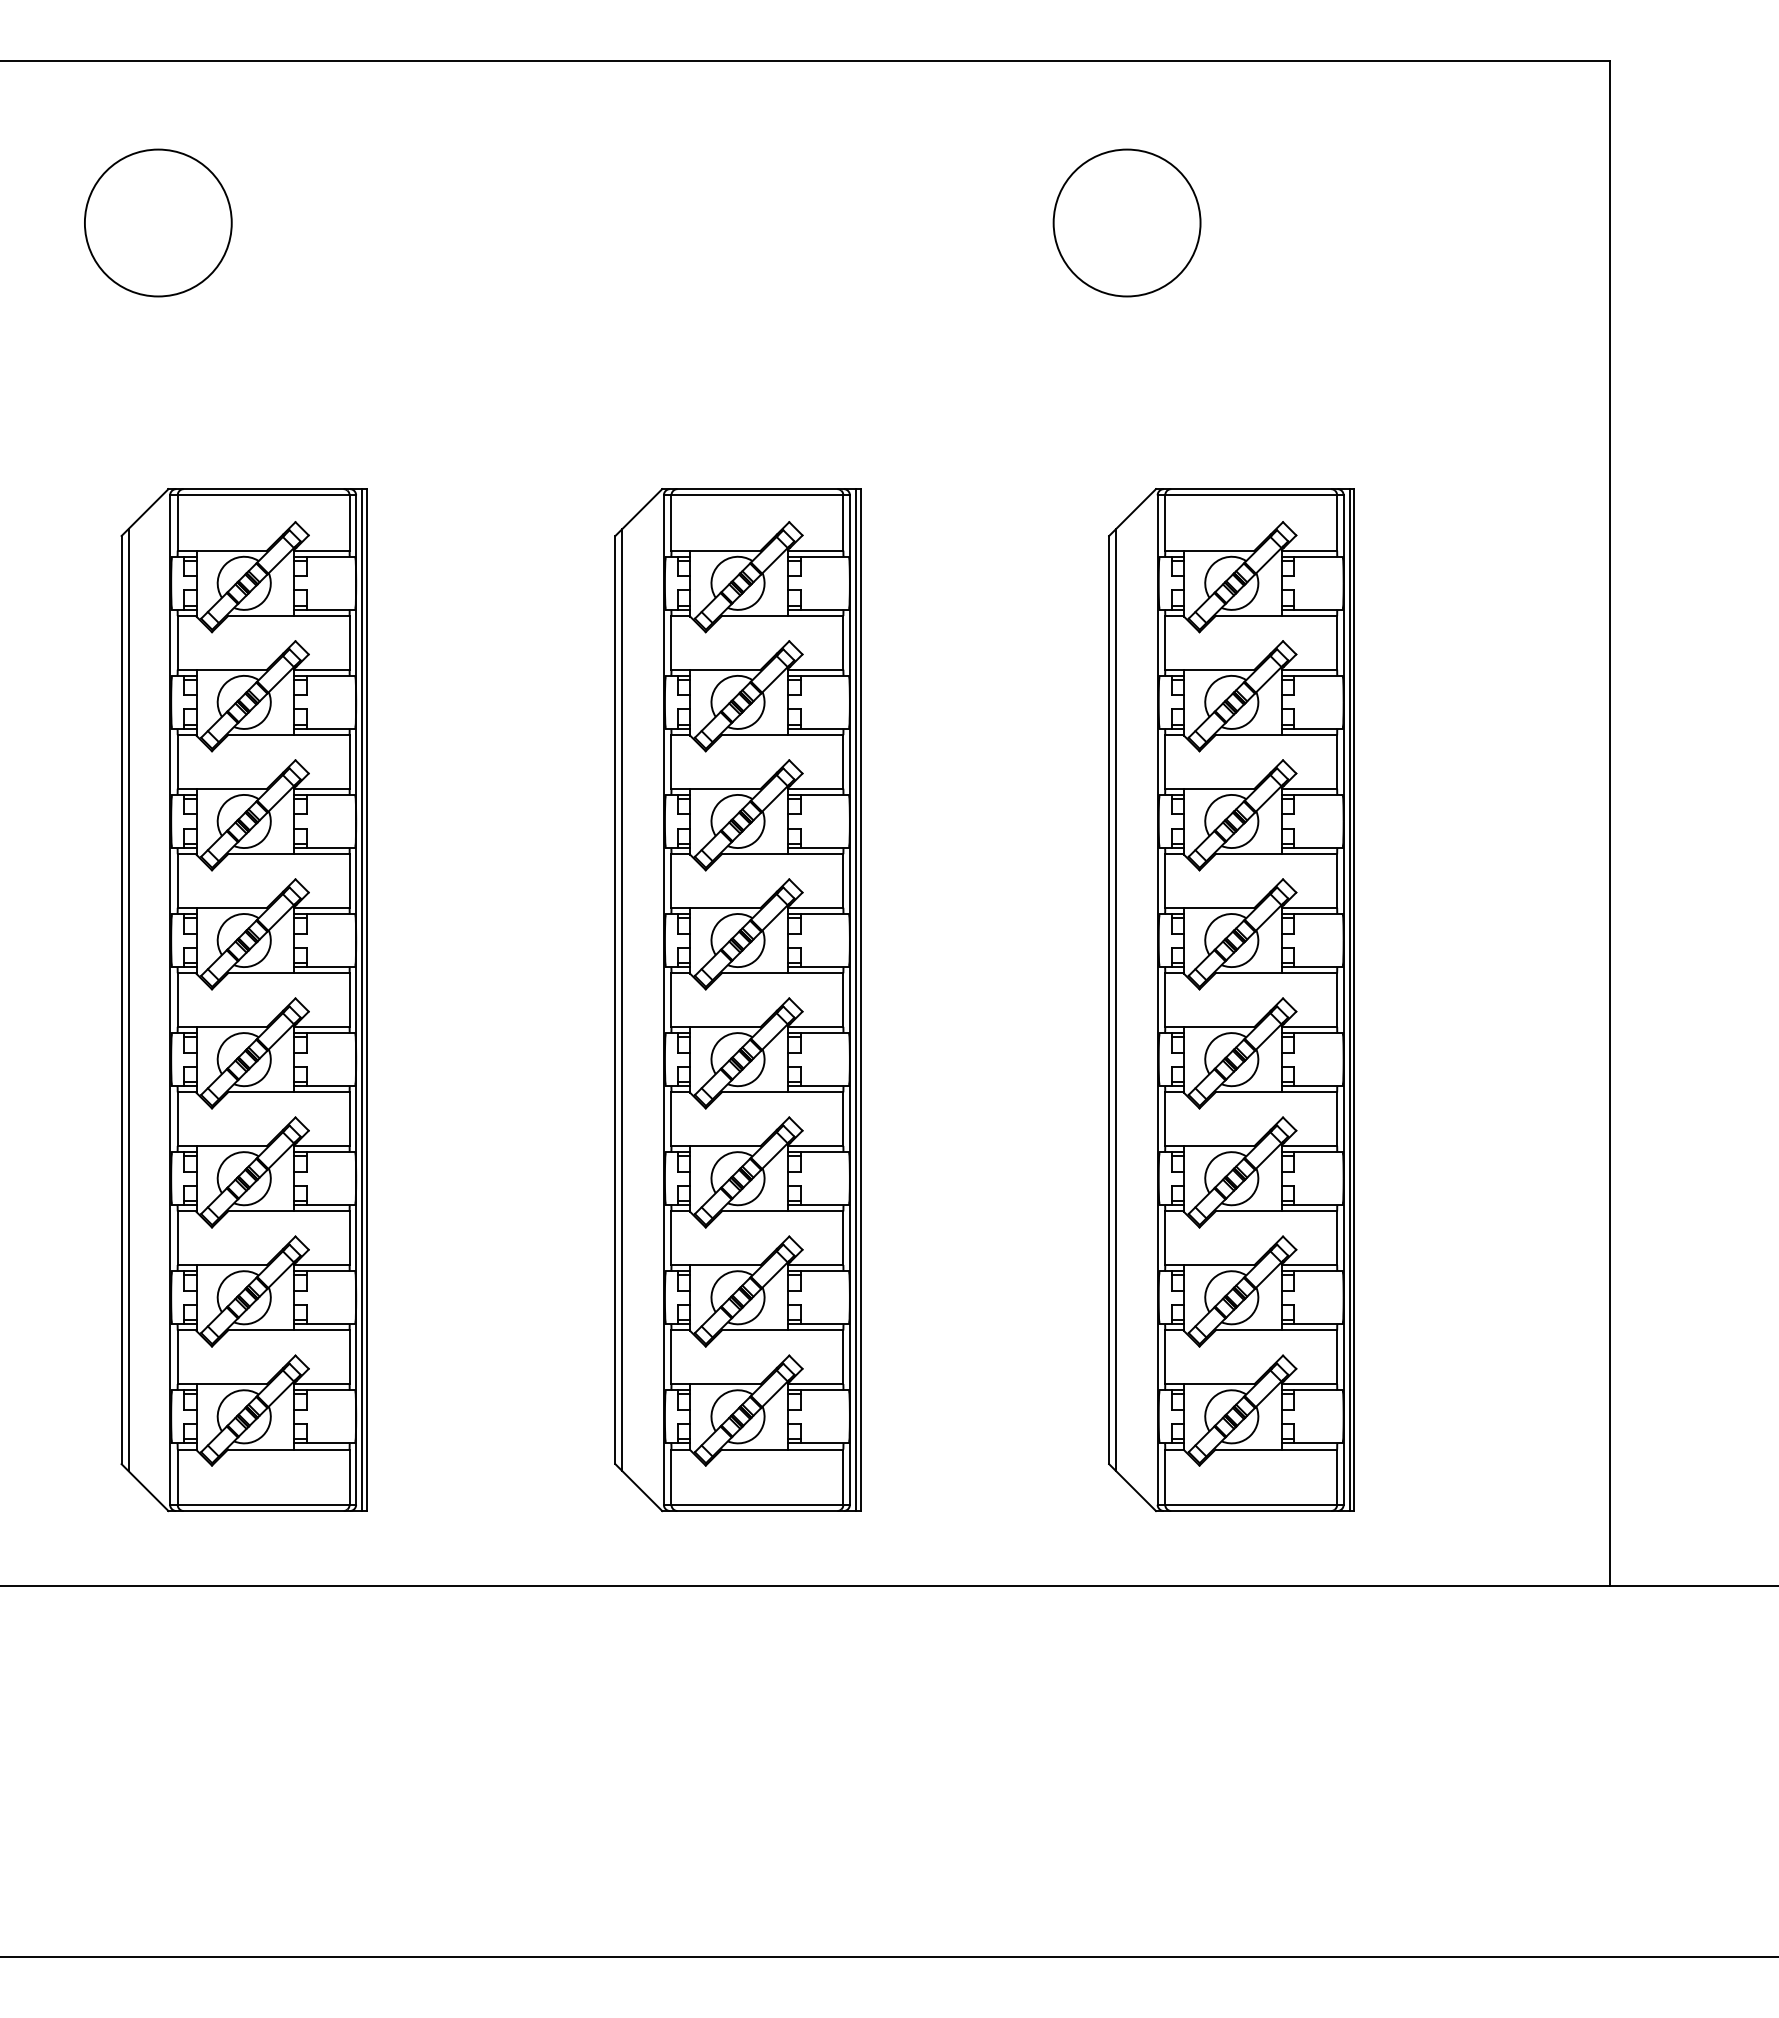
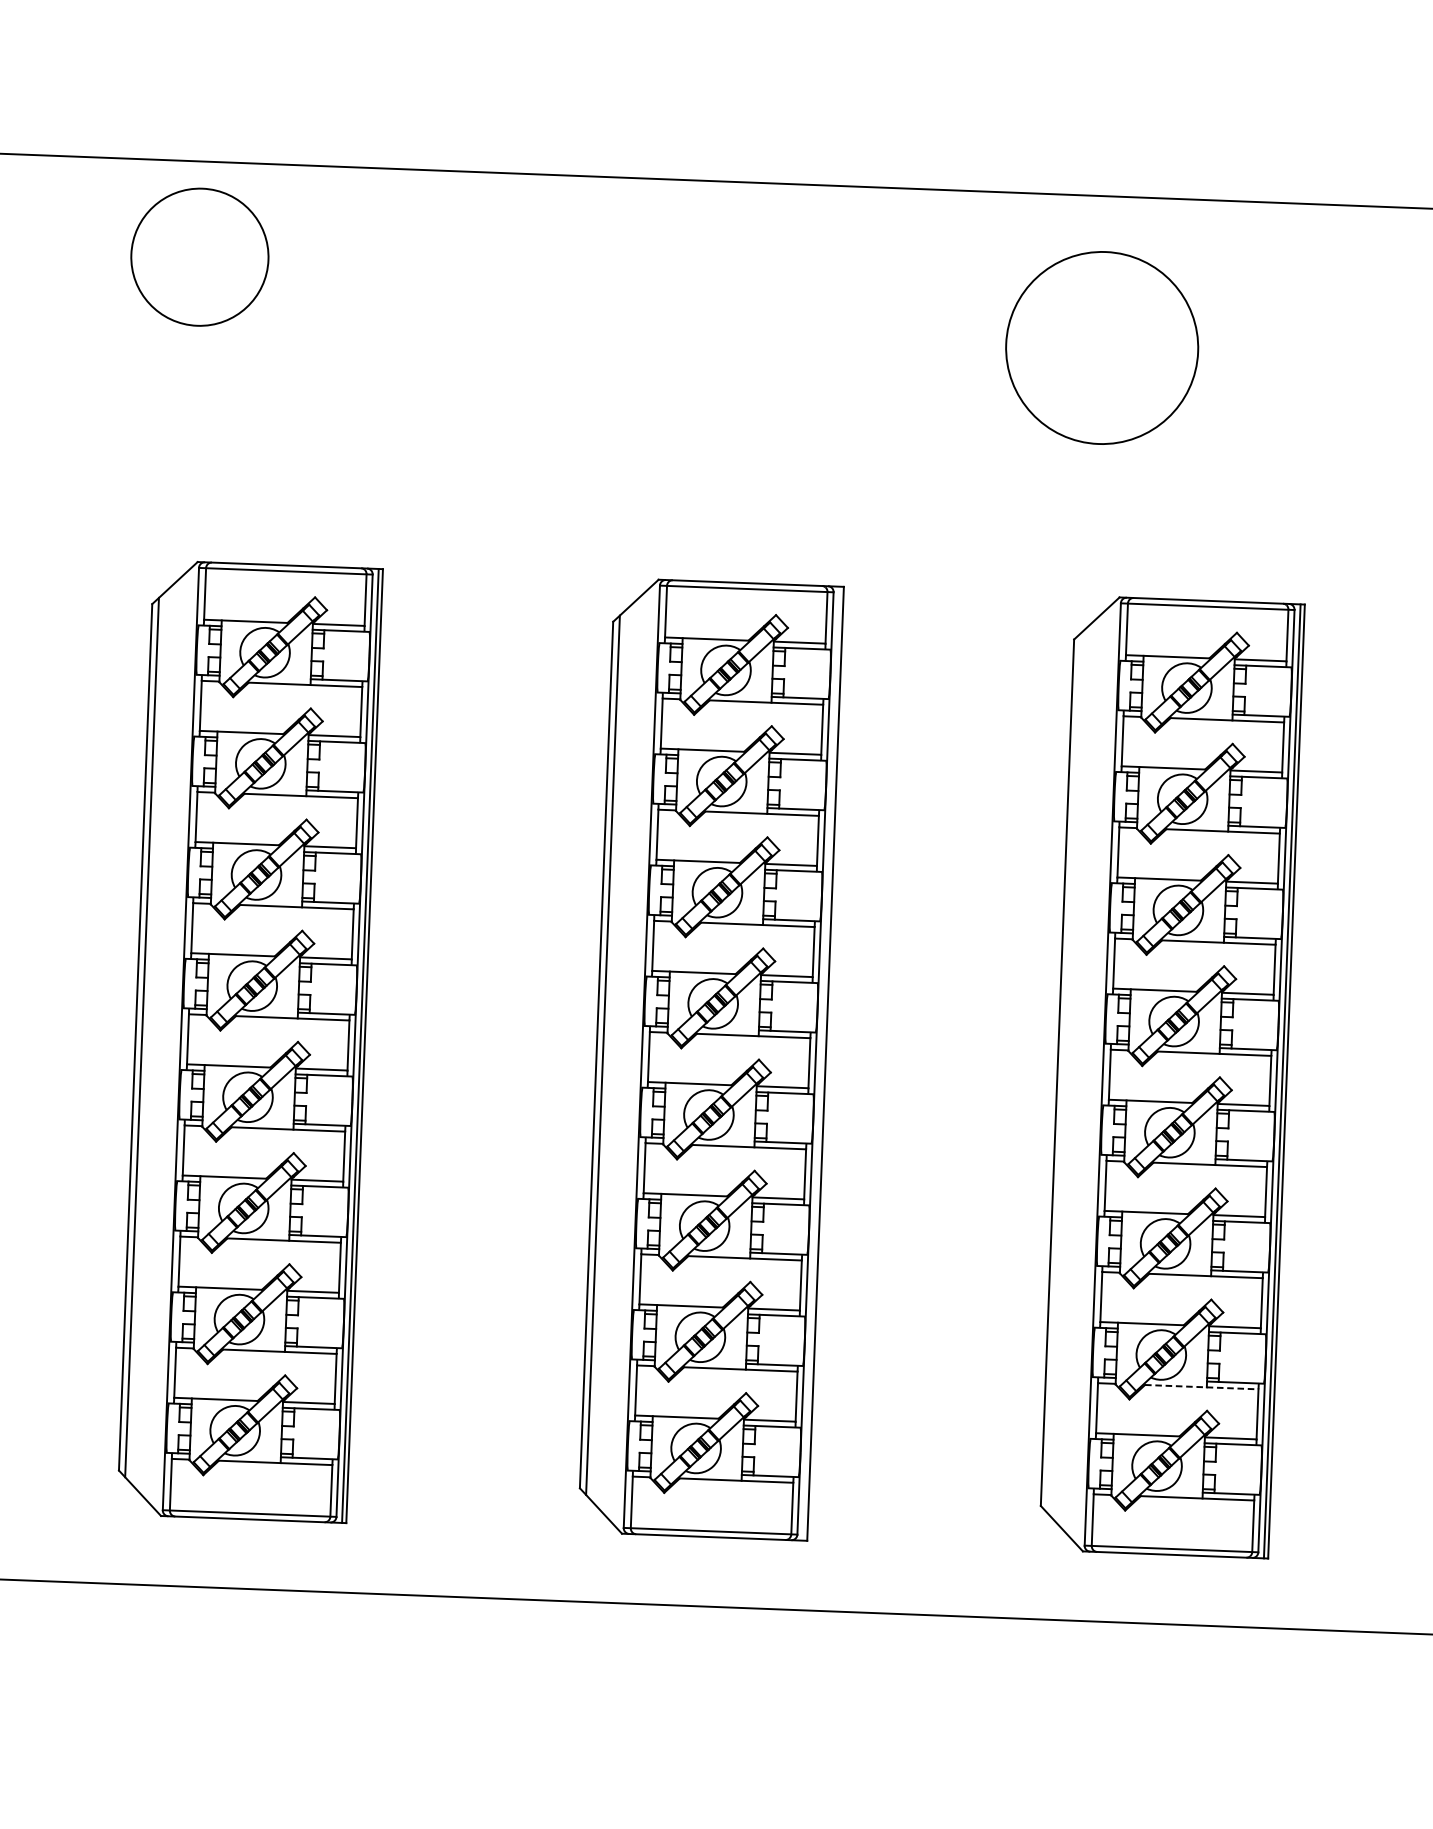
circle: (158, 222) -> (200, 256), moved
circle: (1126, 222) -> (1101, 347), size x1.4
line: (856, 1000) -> (821, 1064), removed
line: (1116, 1000) -> (1064, 1073), removed
line: (1276, 1330) -> (1201, 1387), solid -> dashed

